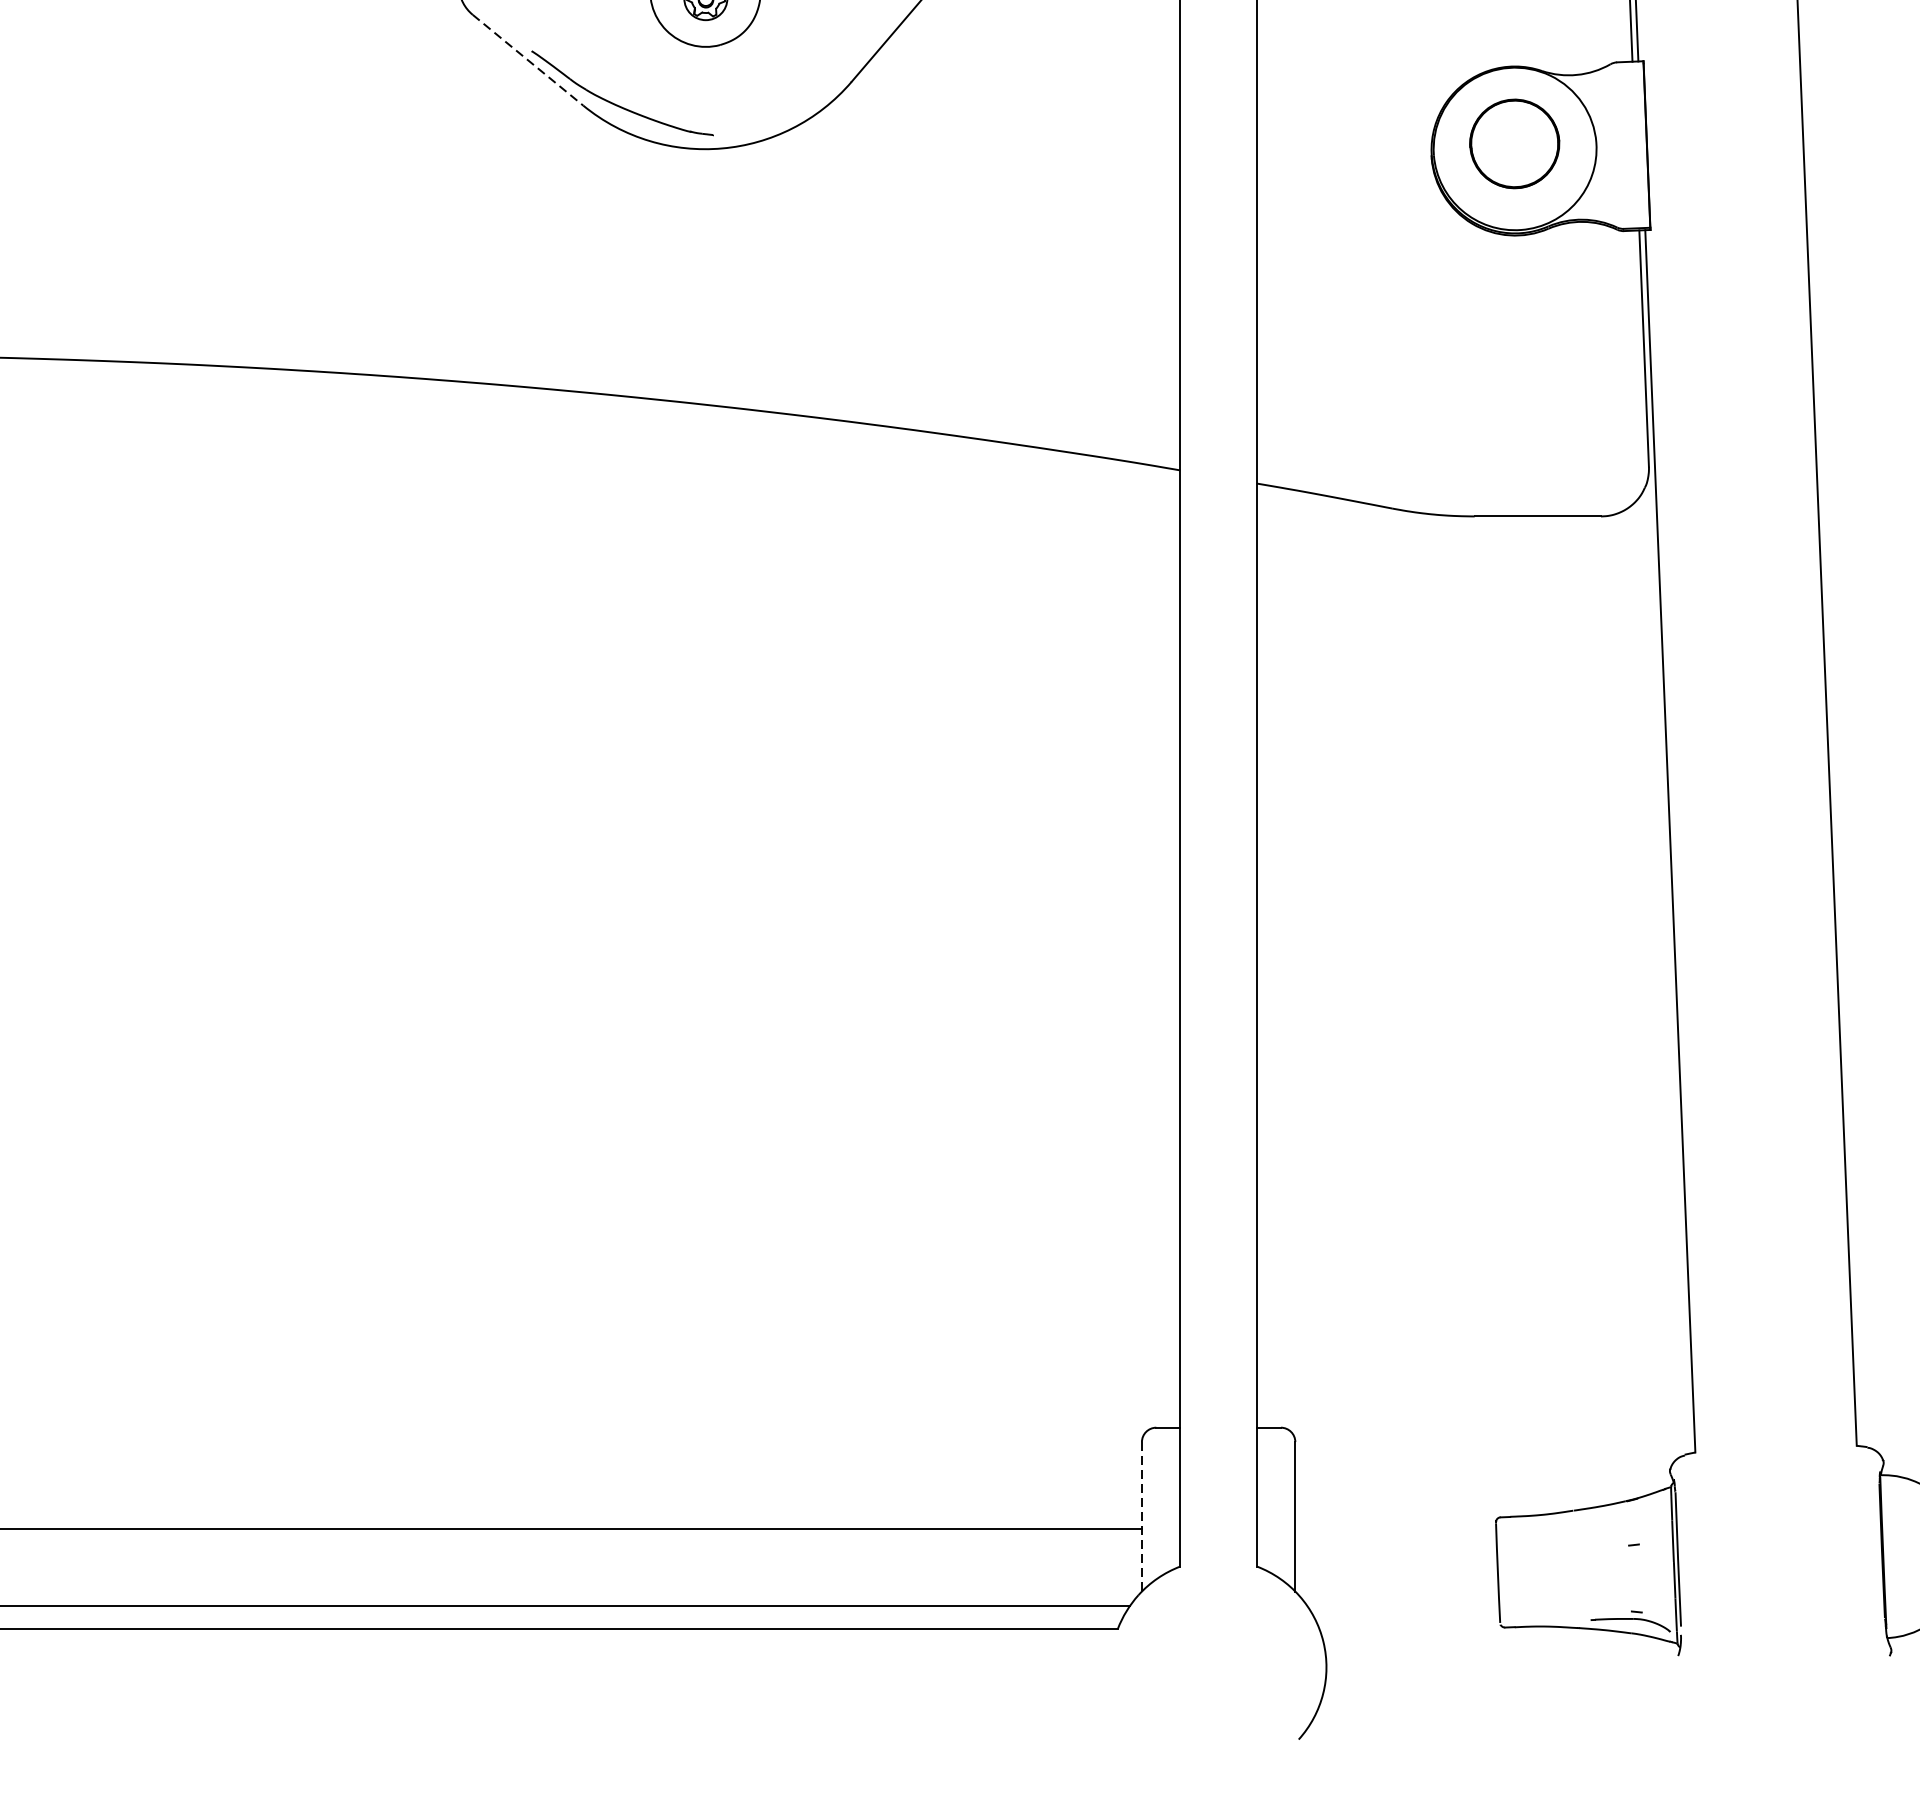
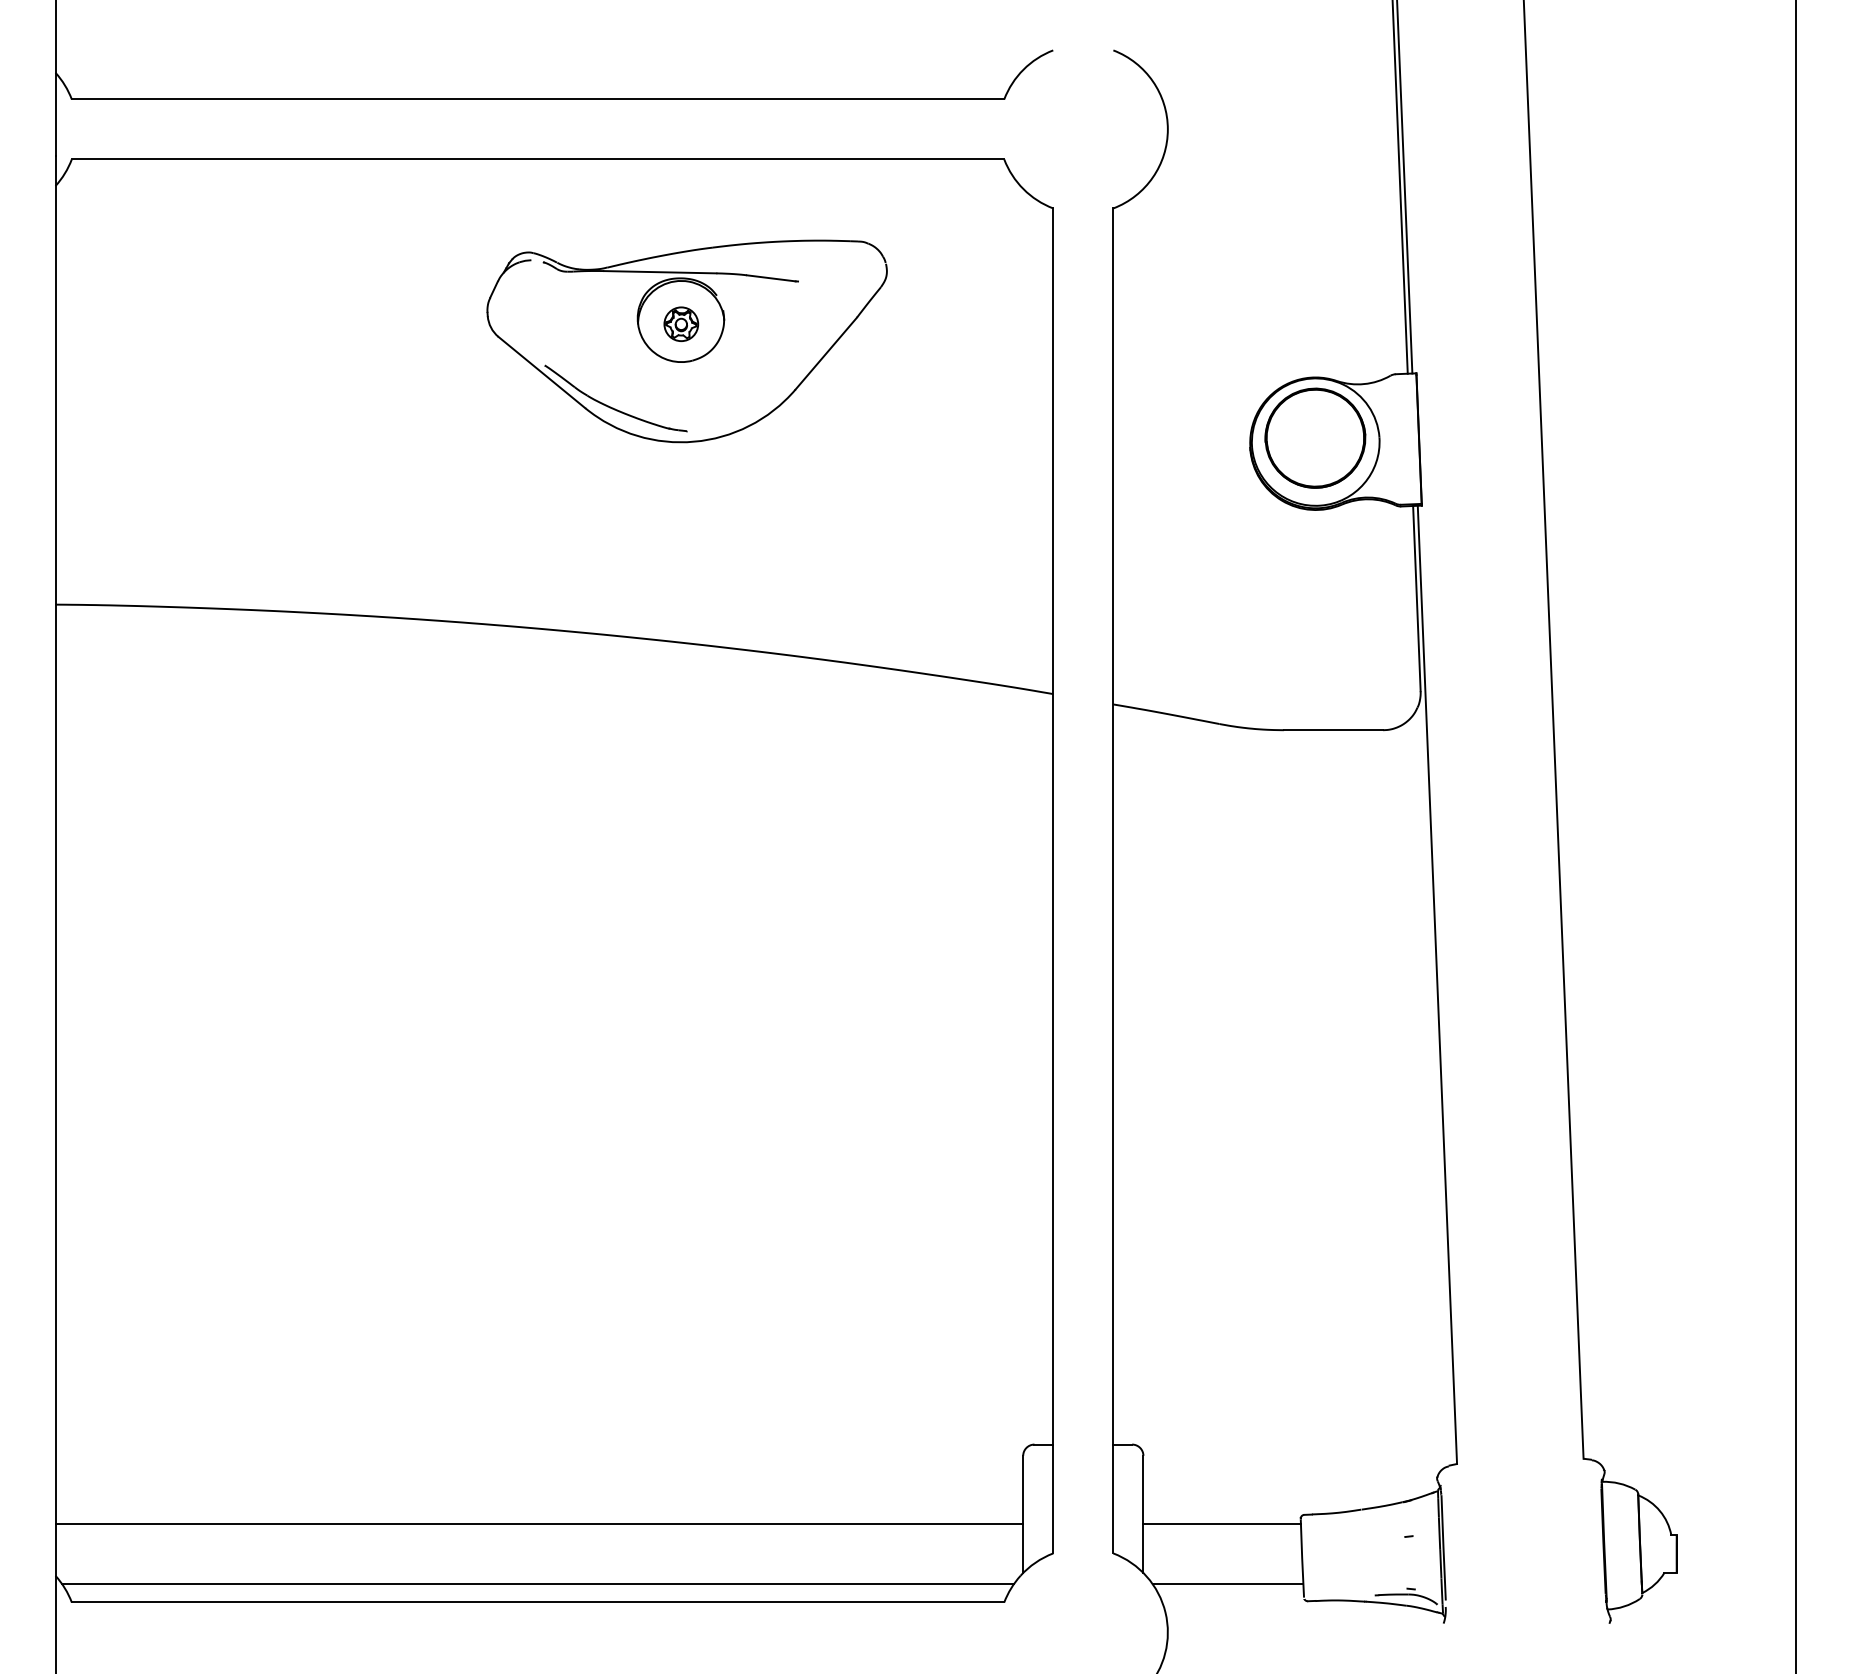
line: (528, 60) -> (542, 372), dashed -> solid
part: (1514, 143) -> (1315, 437), size x1.43
line: (1142, 1516) -> (1023, 1514), dashed -> solid
line: (1394, 1529) -> (1221, 1524), added
line: (1402, 1606) -> (1227, 1584), added

